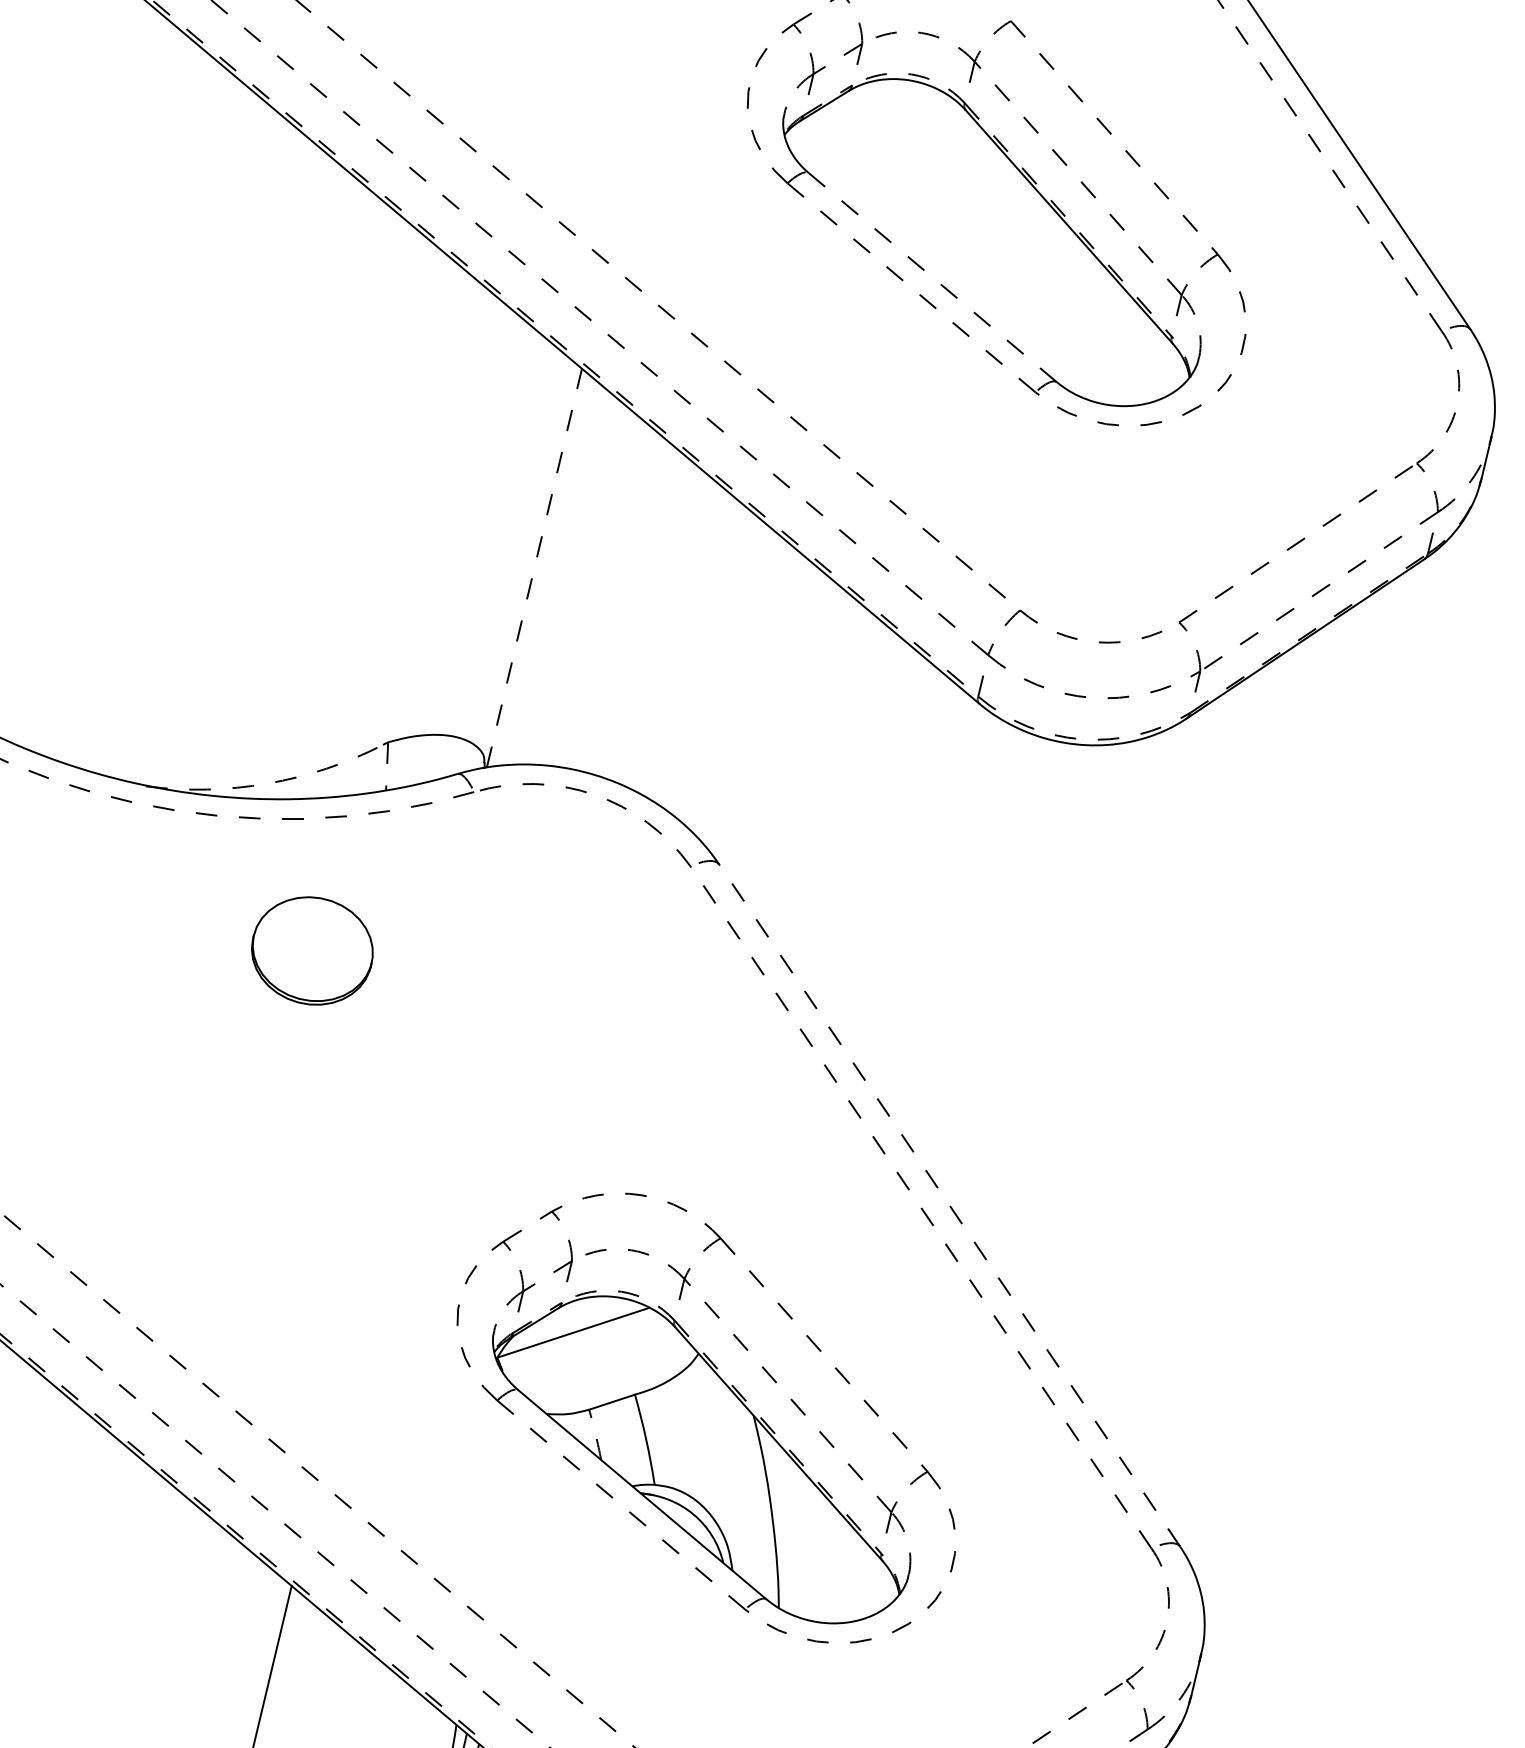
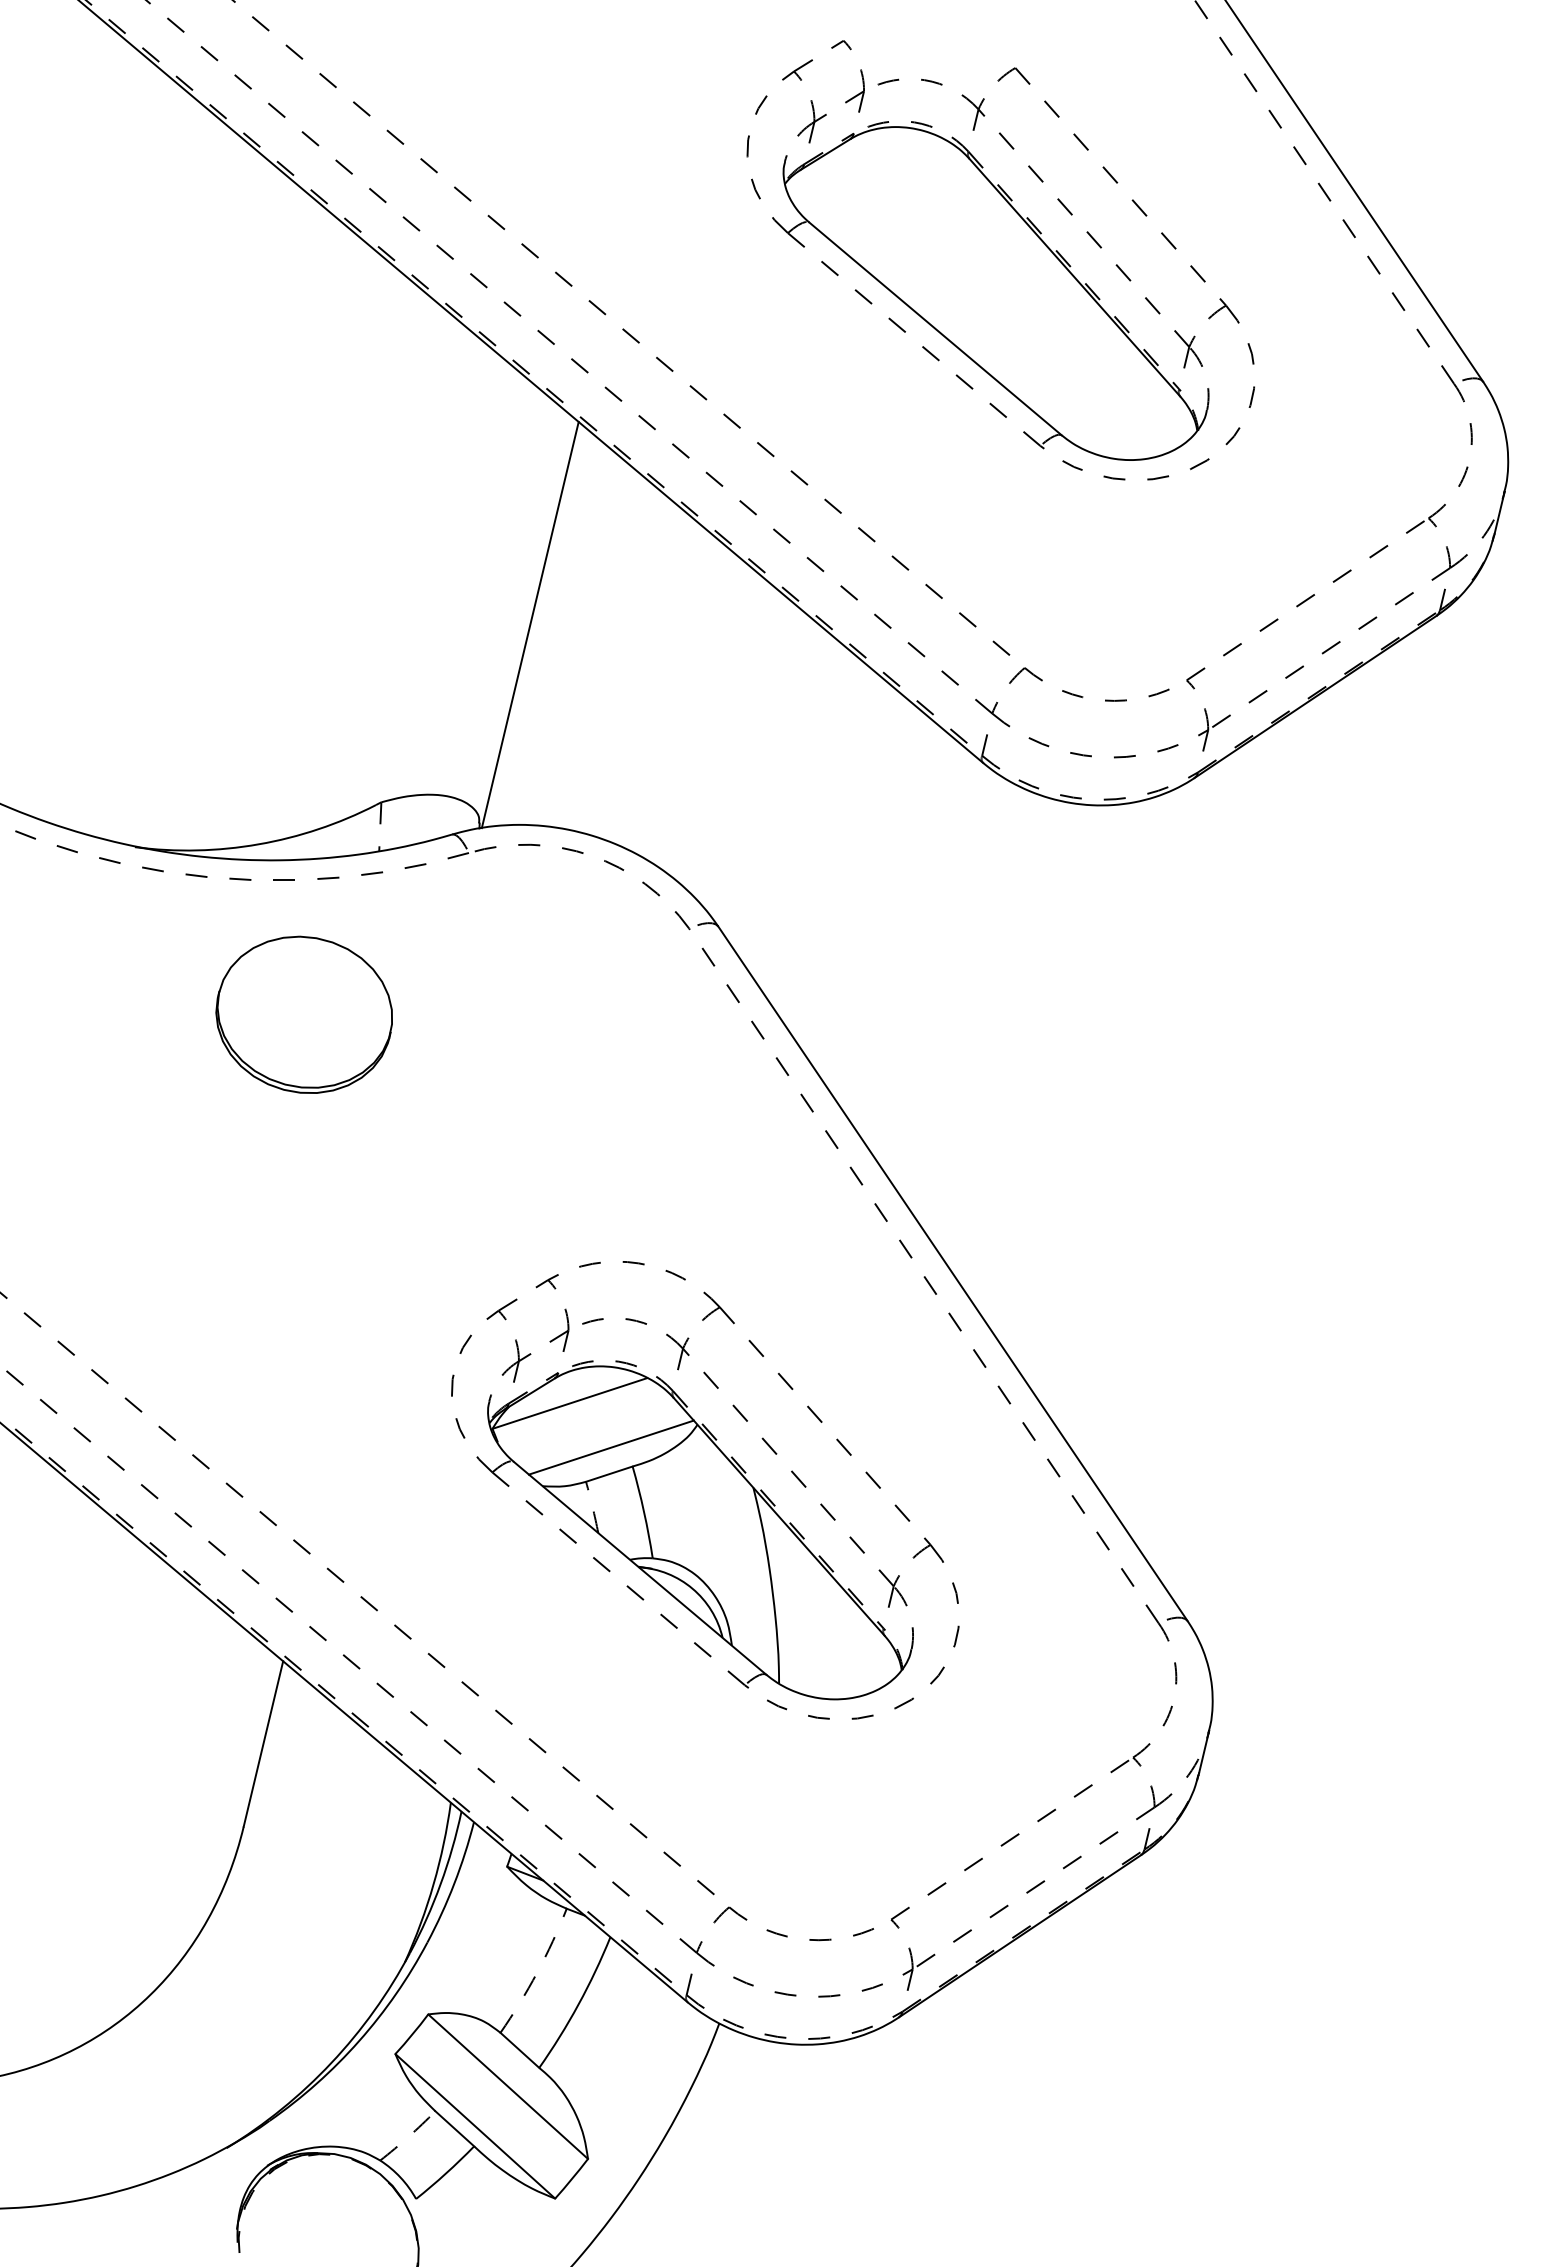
line: (932, 276) -> (935, 328), dashed -> solid
line: (534, 568) -> (530, 625), dashed -> solid
arc: (267, 783) -> (258, 844), dashed -> solid
part: (311, 950) -> (303, 1014), size x1.43
line: (949, 1205) -> (952, 1273), dashed -> solid
line: (613, 1376) -> (610, 1447), added

